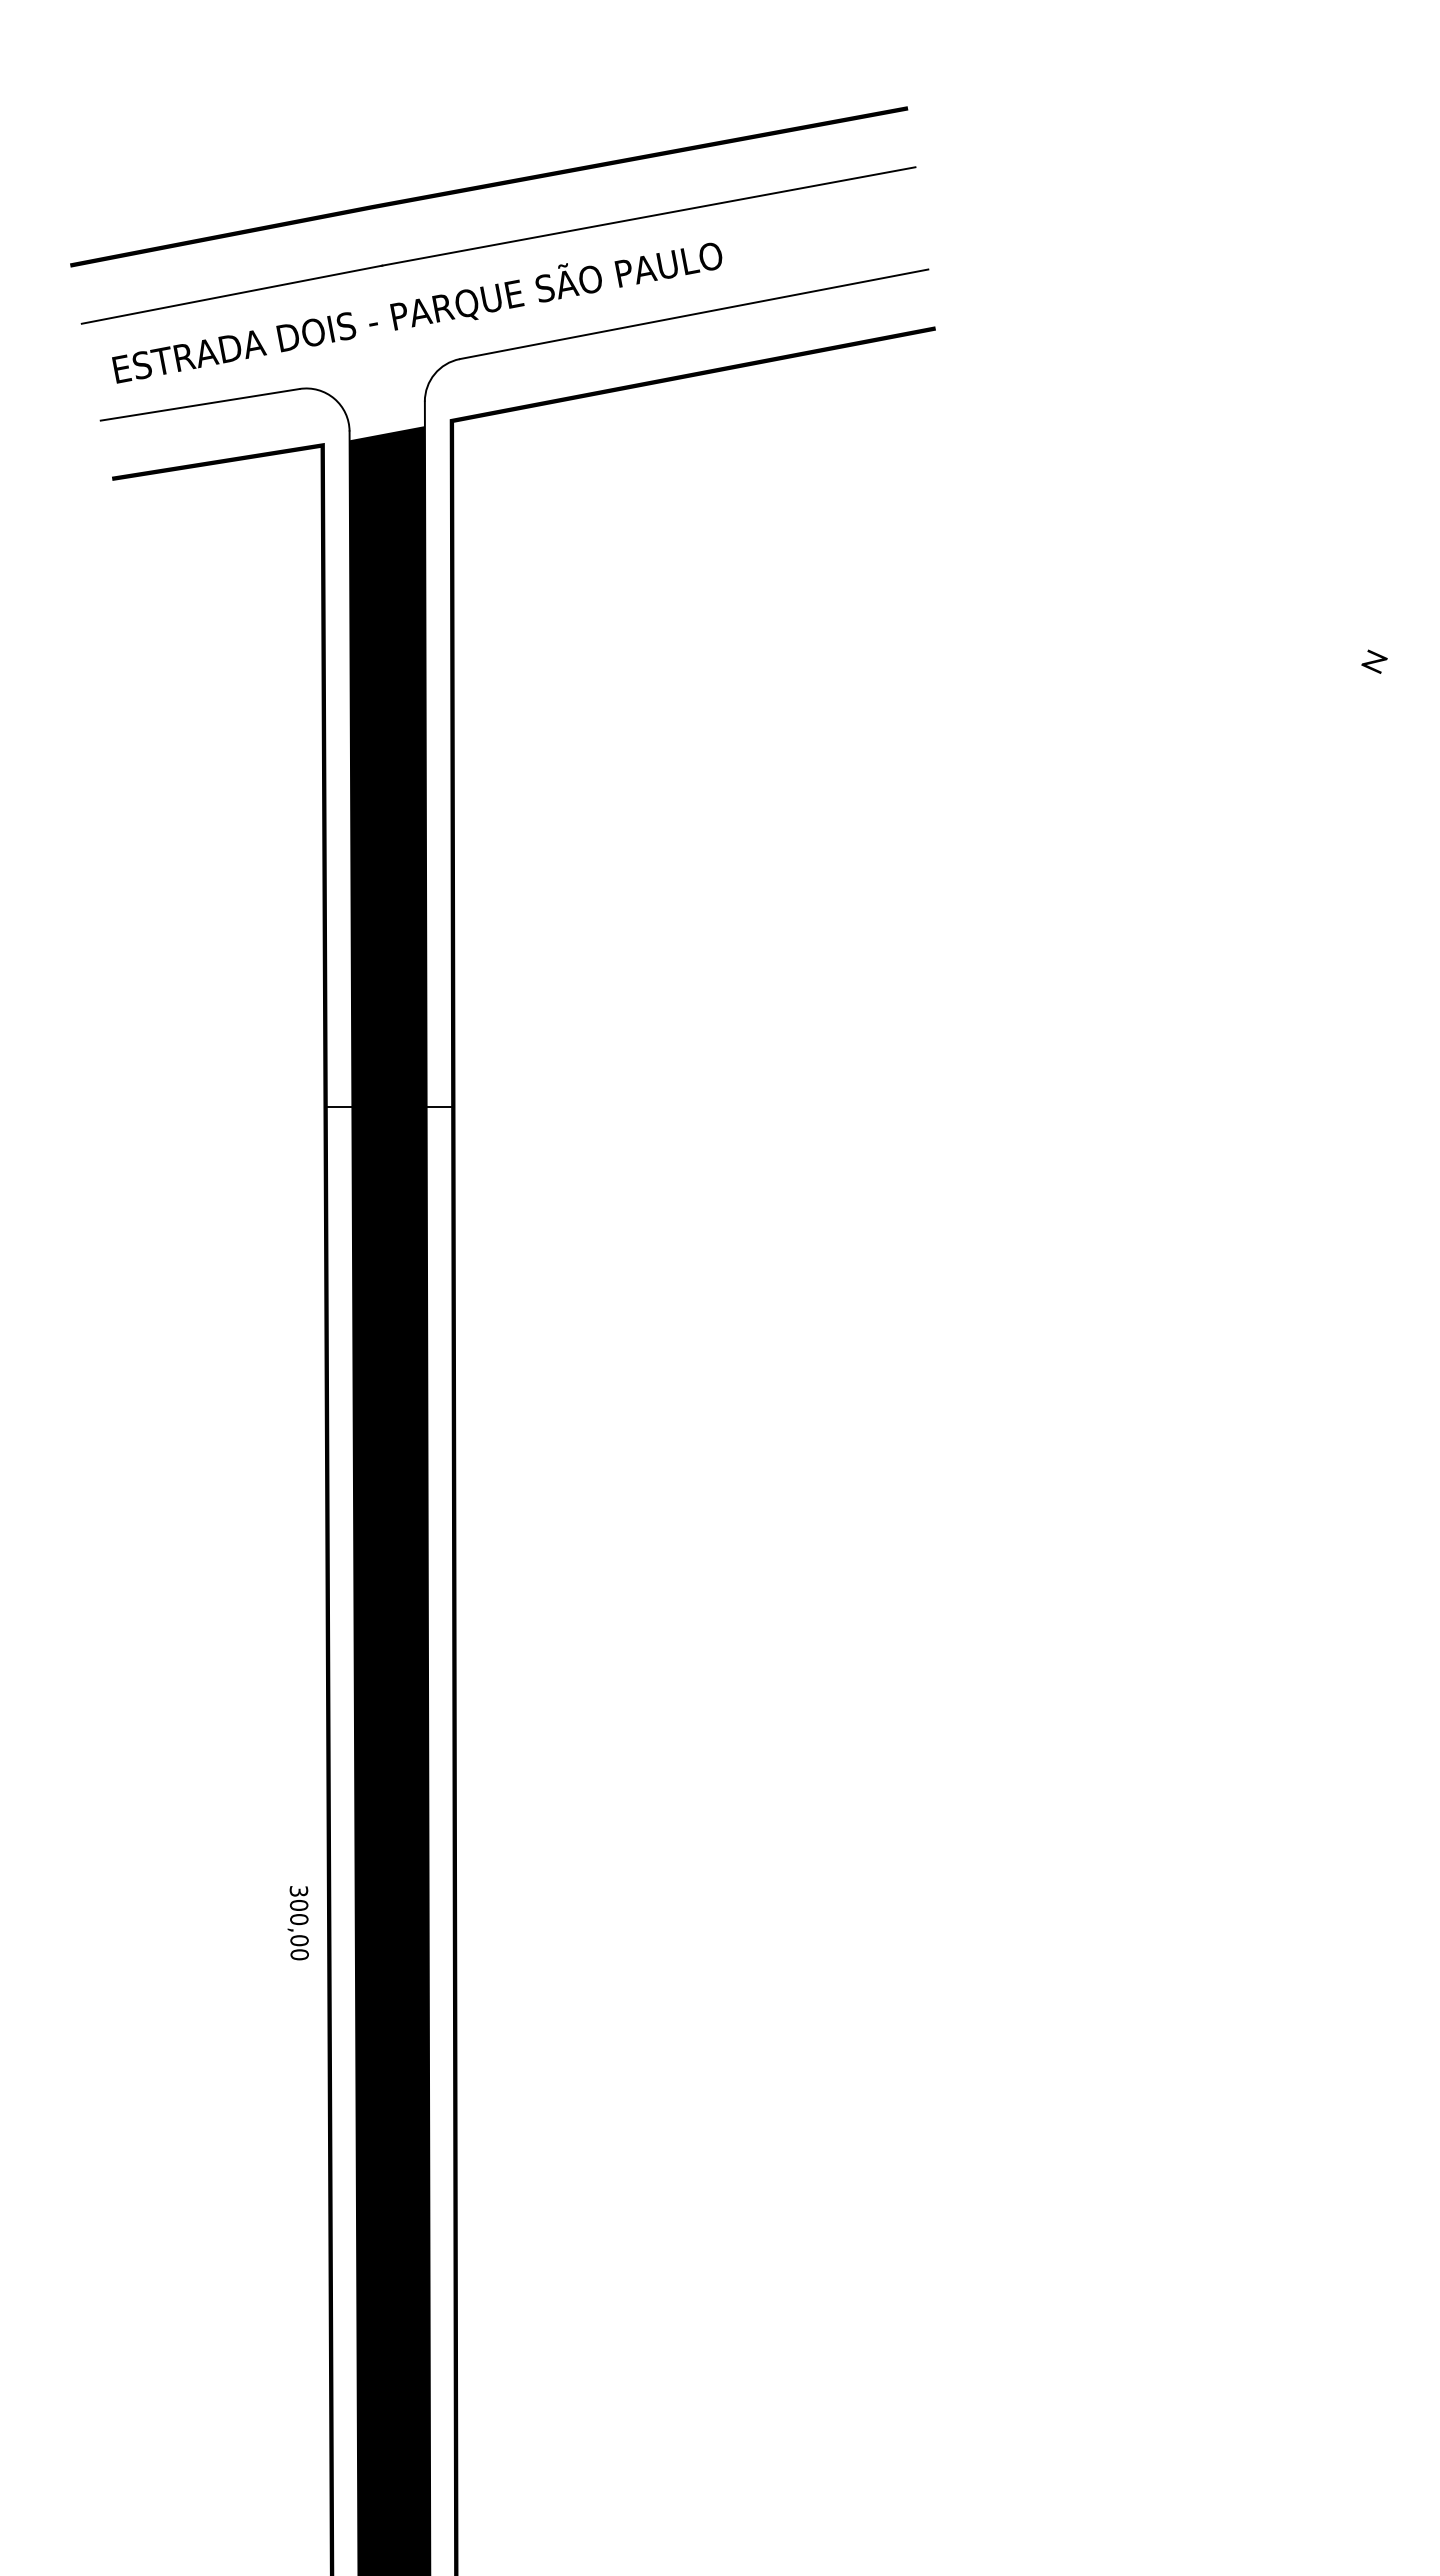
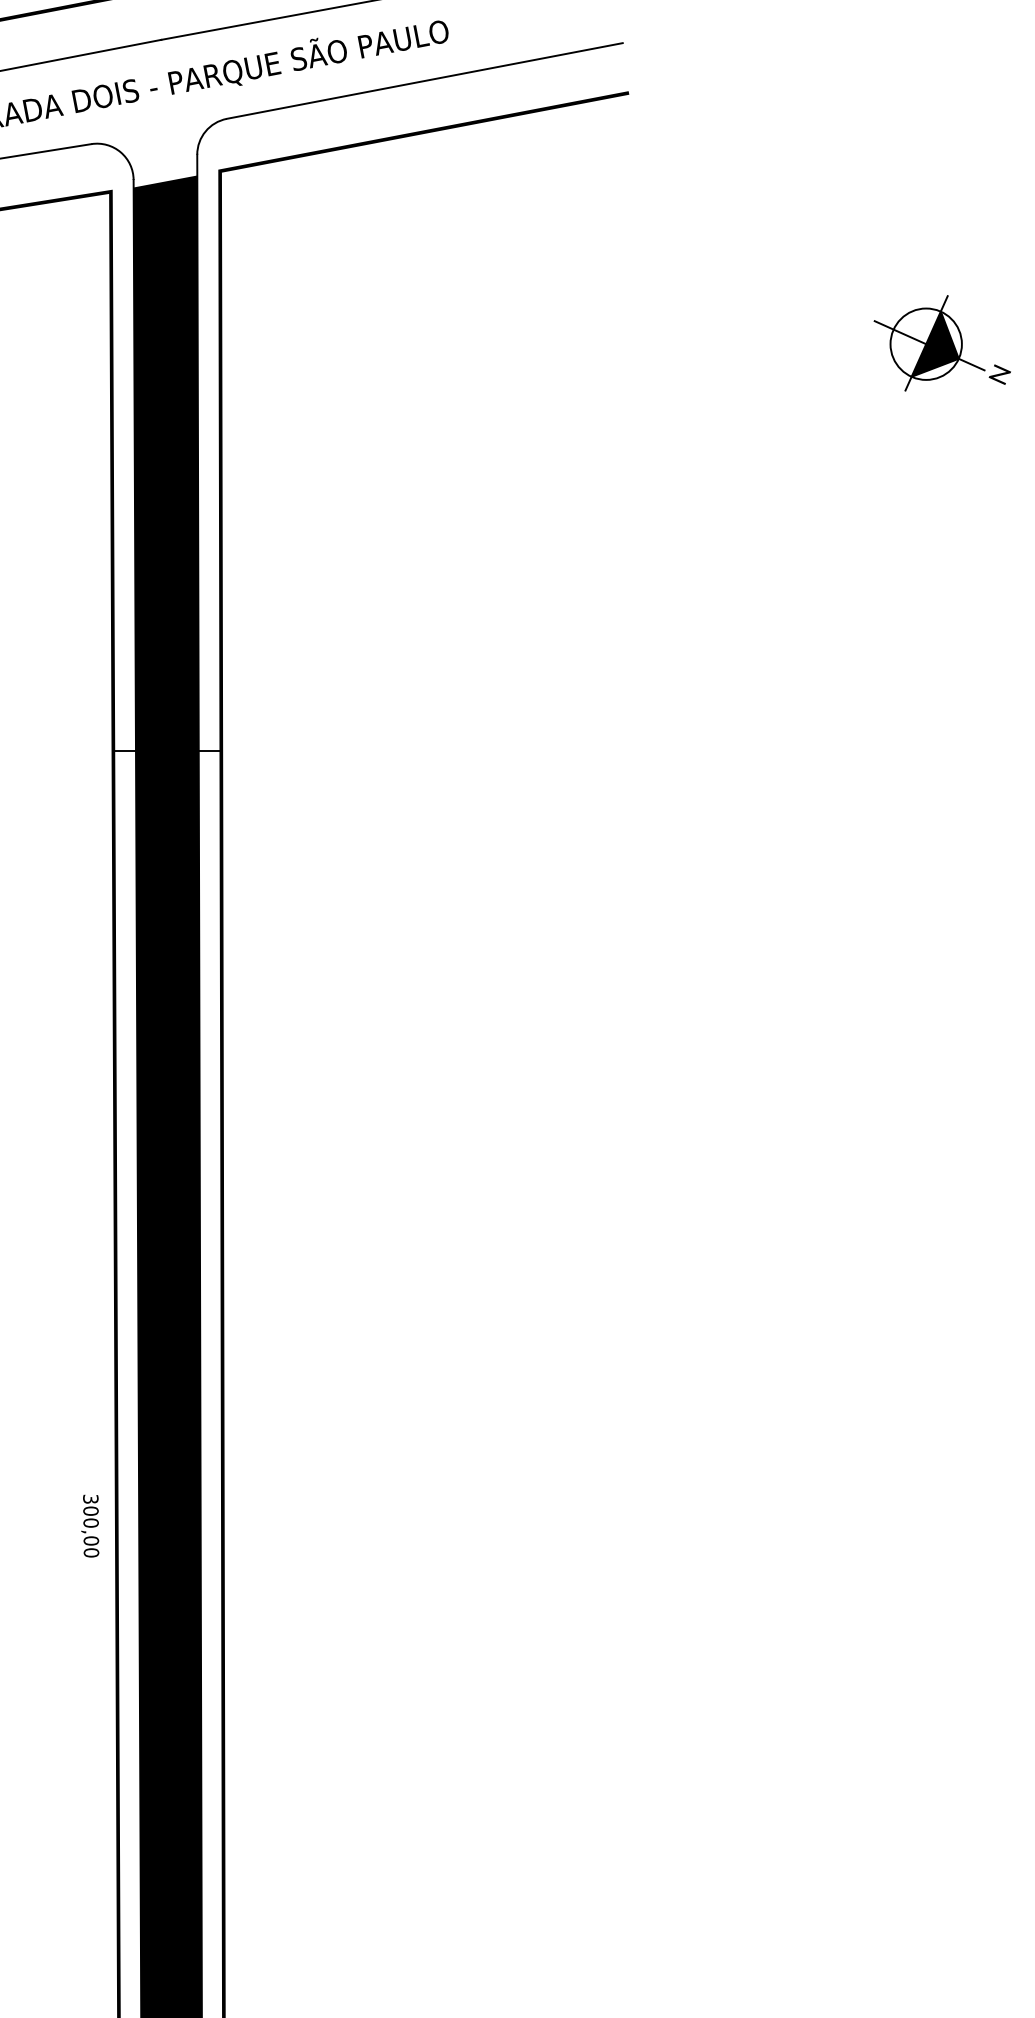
part: (1291, 624) -> (929, 343), added
text: (297, 1923) -> (89, 1526), moved

